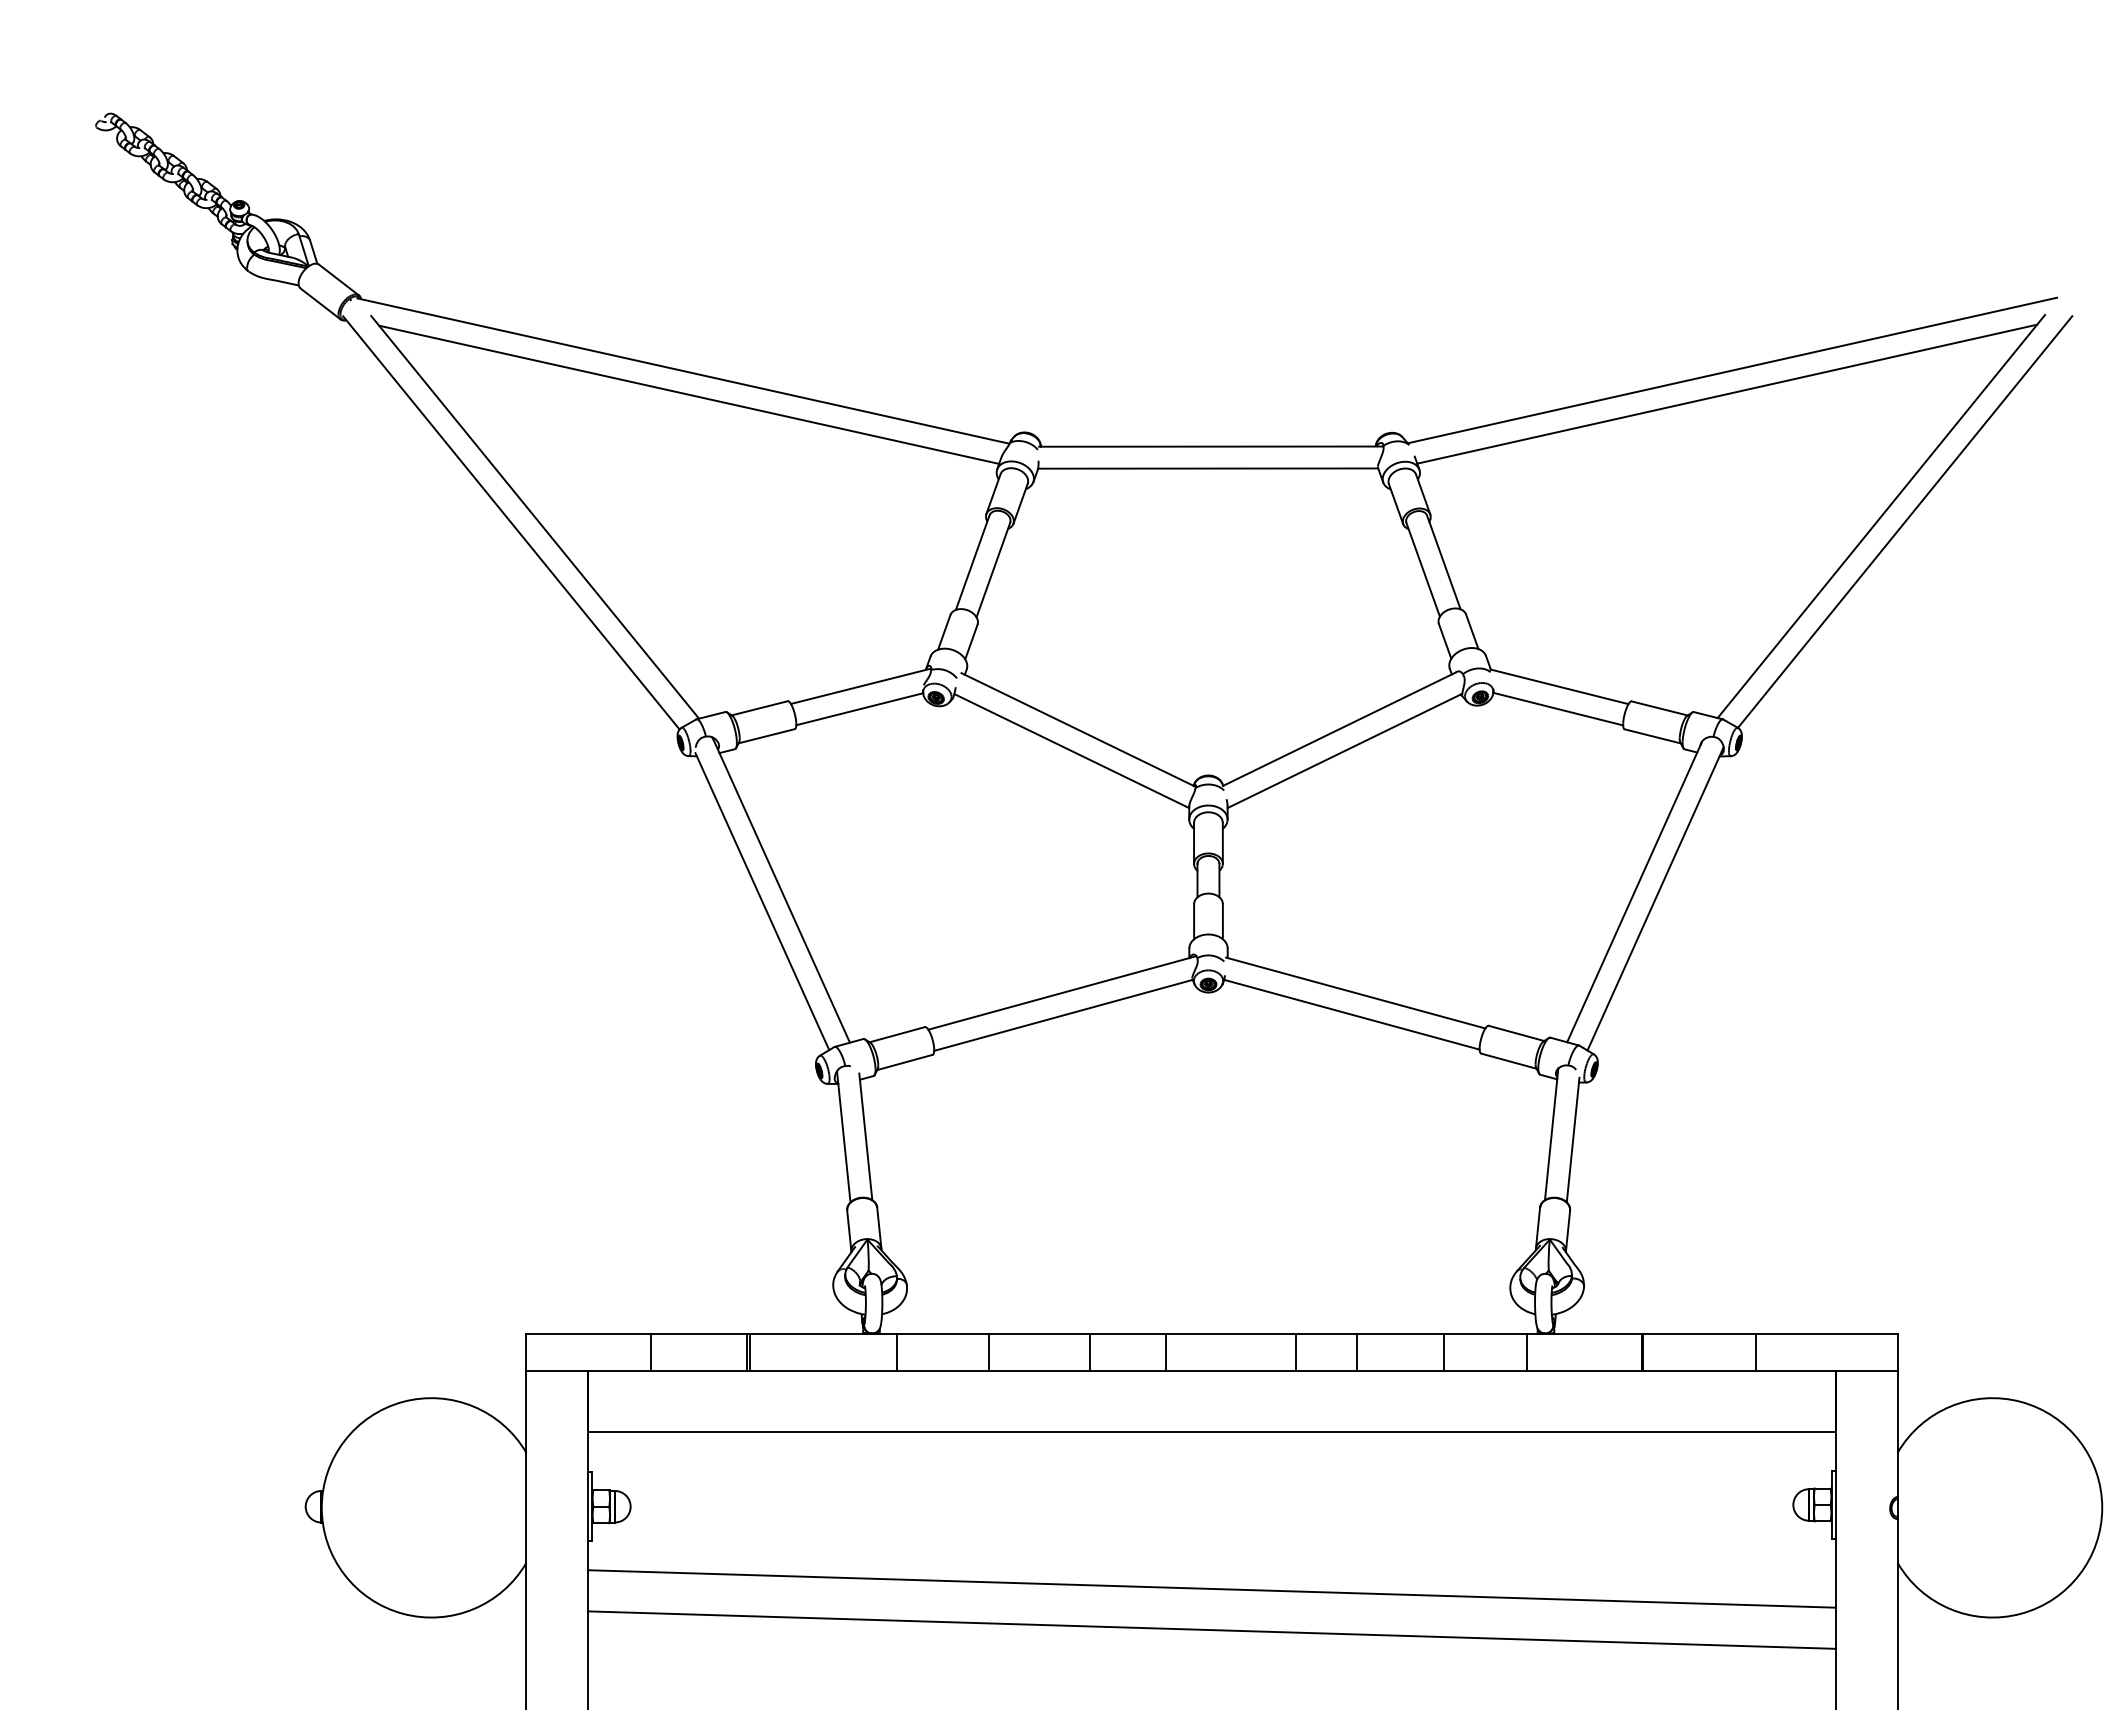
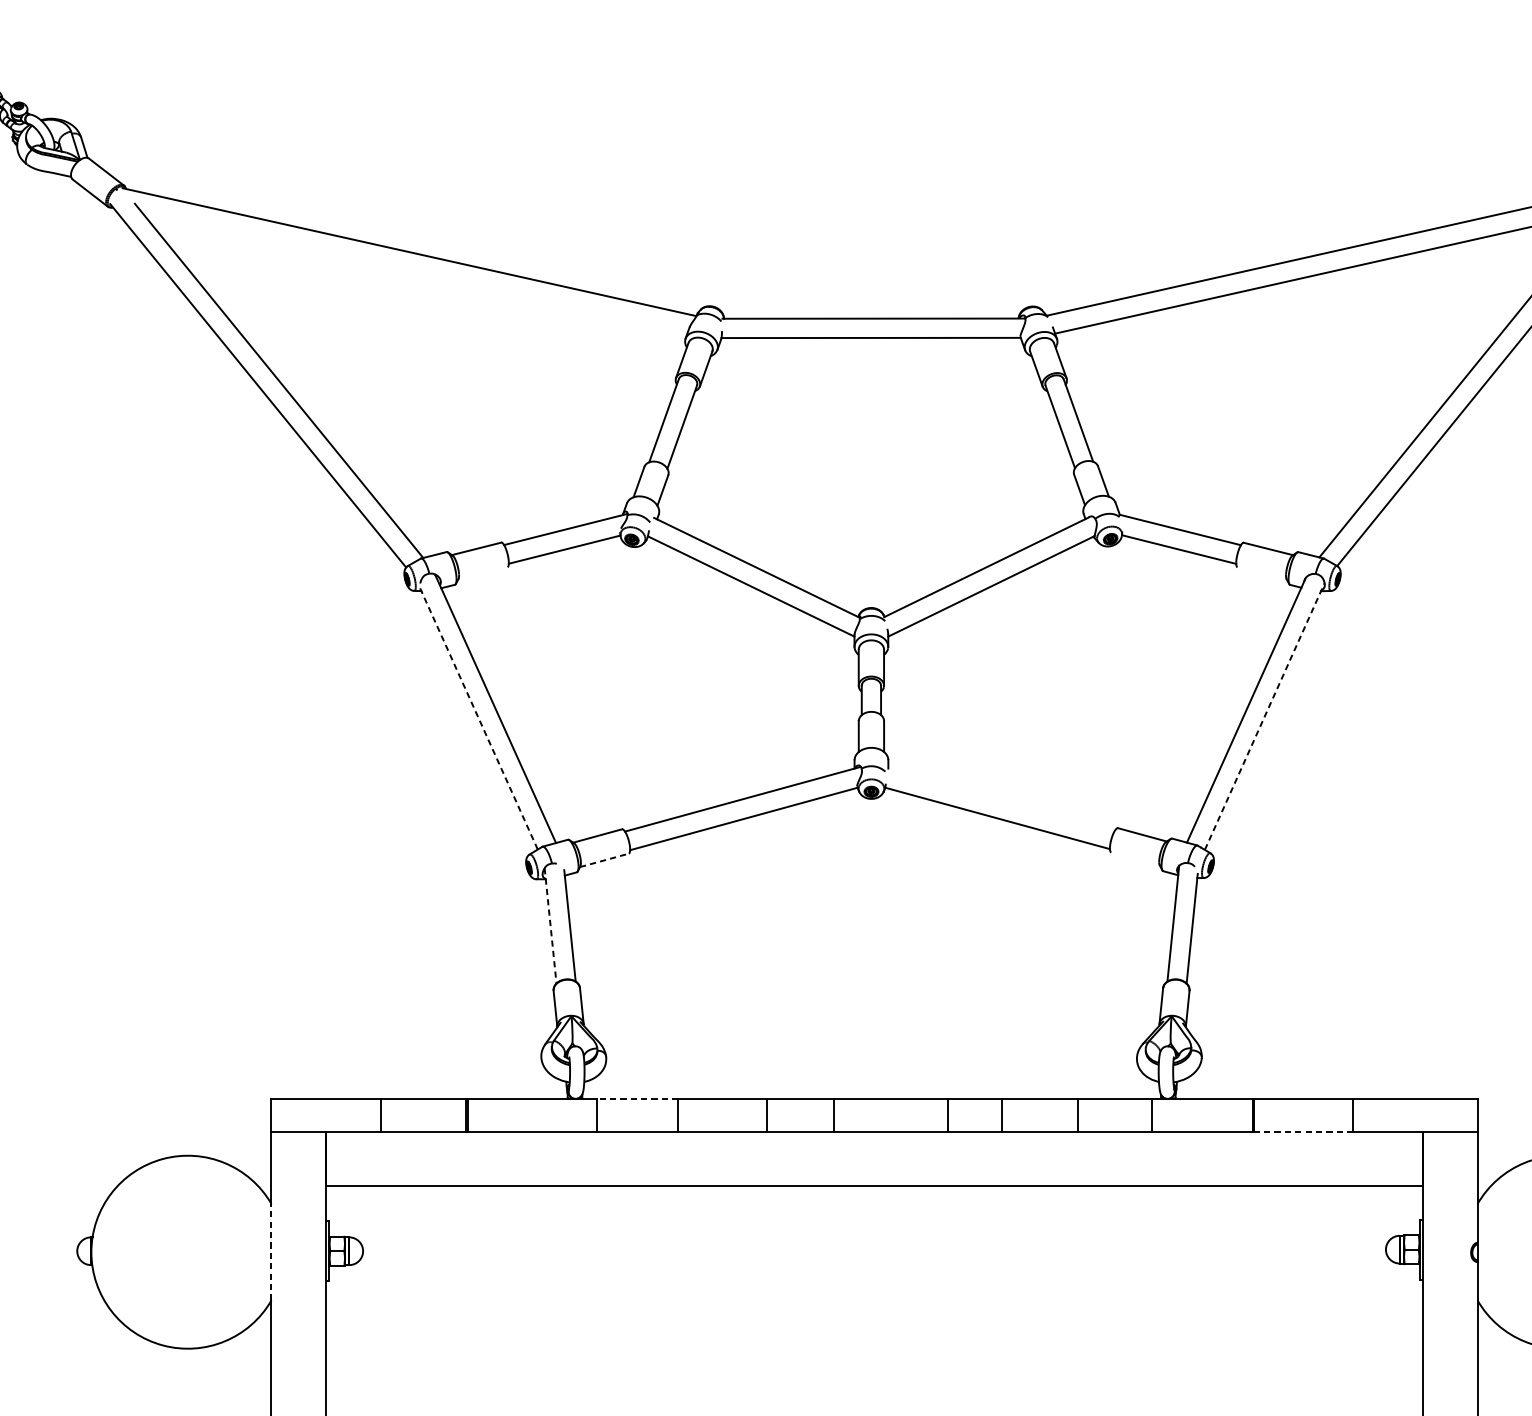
line: (689, 394) -> (414, 272), removed
line: (766, 736) -> (482, 573), removed
line: (1652, 736) -> (1262, 573), removed
line: (1655, 898) -> (1264, 716), solid -> dashed
line: (762, 901) -> (479, 718), solid -> dashed
line: (1355, 992) -> (1000, 798), removed
line: (1508, 1060) -> (1135, 858), removed
line: (904, 1062) -> (604, 860), solid -> dashed
line: (843, 1136) -> (550, 925), solid -> dashed
line: (942, 1333) -> (637, 1098), solid -> dashed
line: (1699, 1370) -> (1303, 1131), solid -> dashed
line: (526, 1507) -> (271, 1251), solid -> dashed
line: (1211, 1588) -> (874, 1323), removed
line: (1211, 1629) -> (874, 1359), removed

